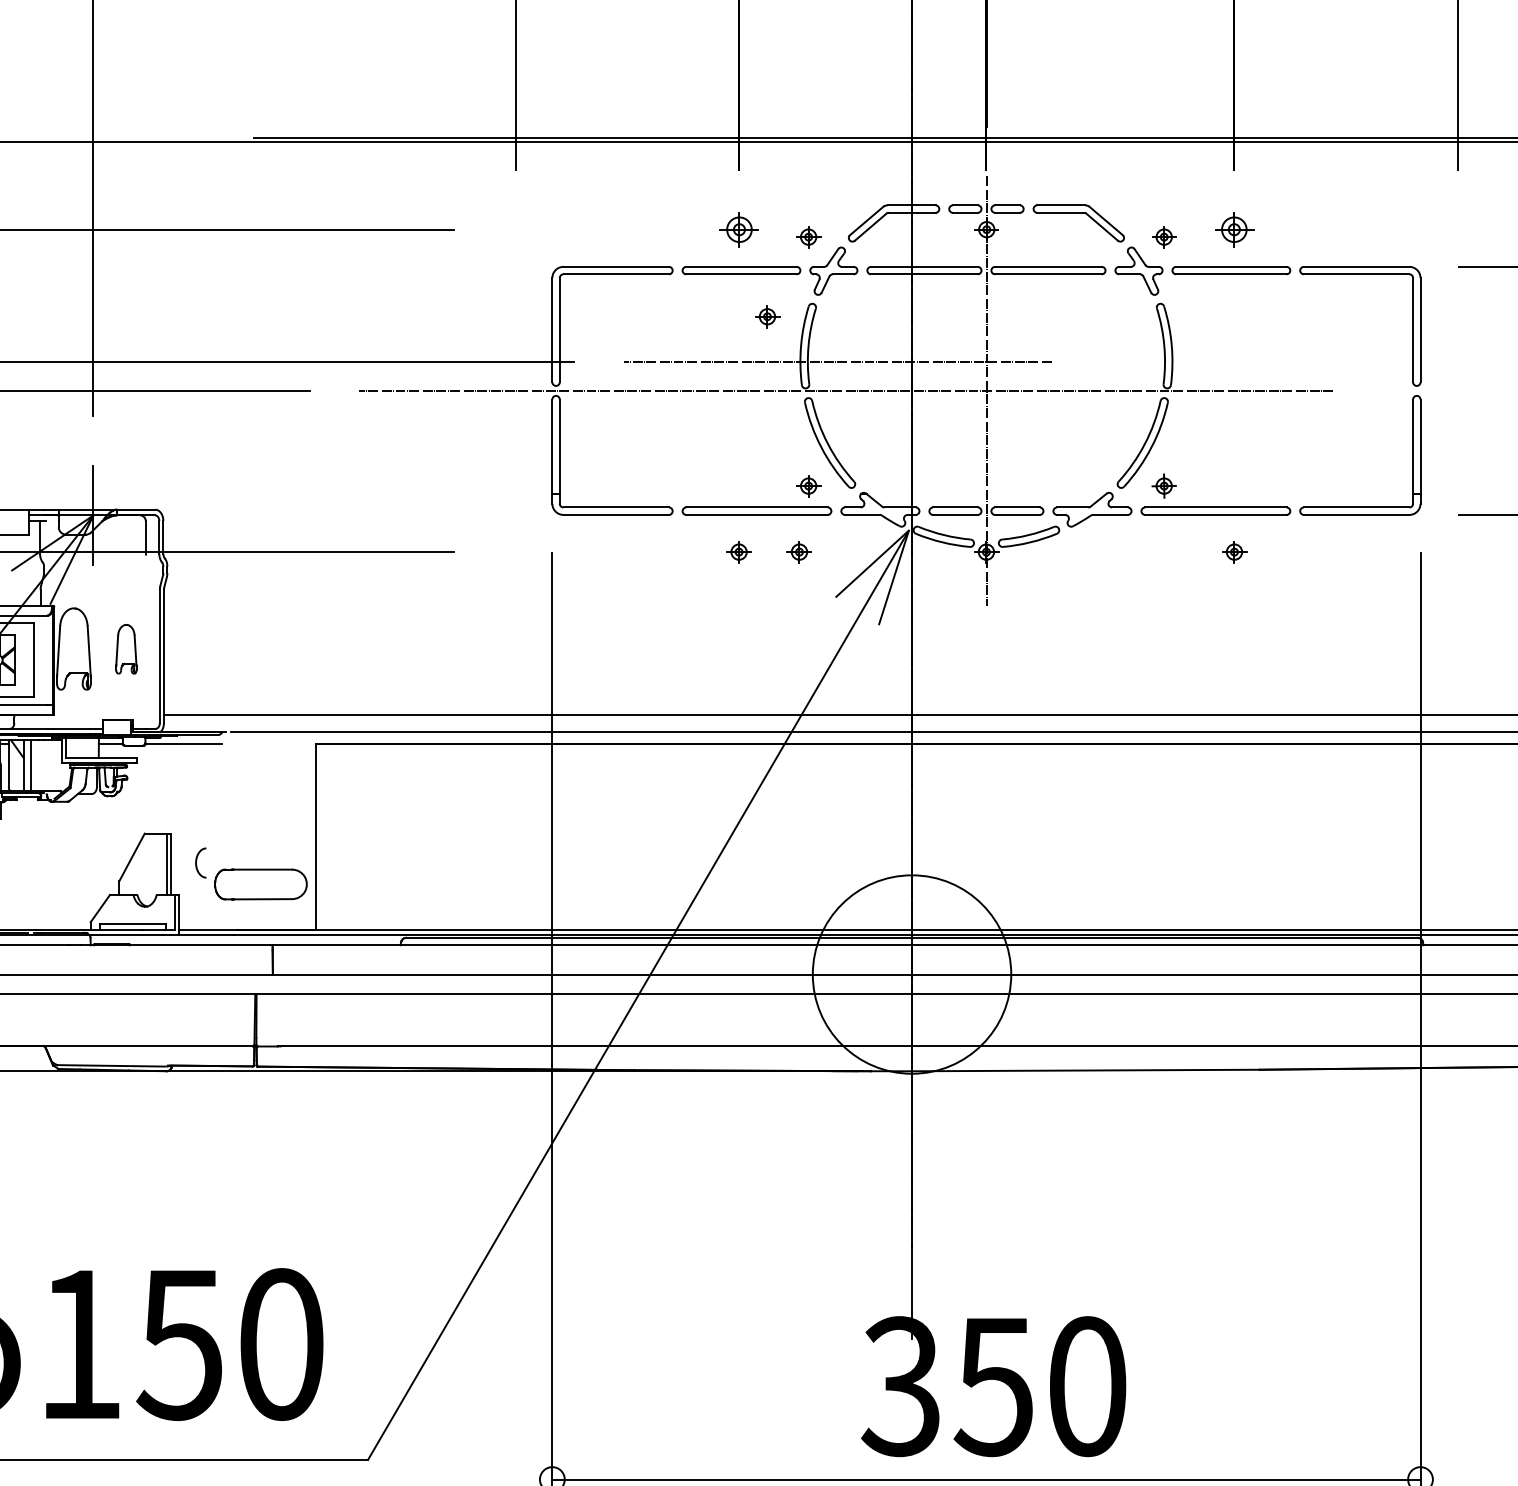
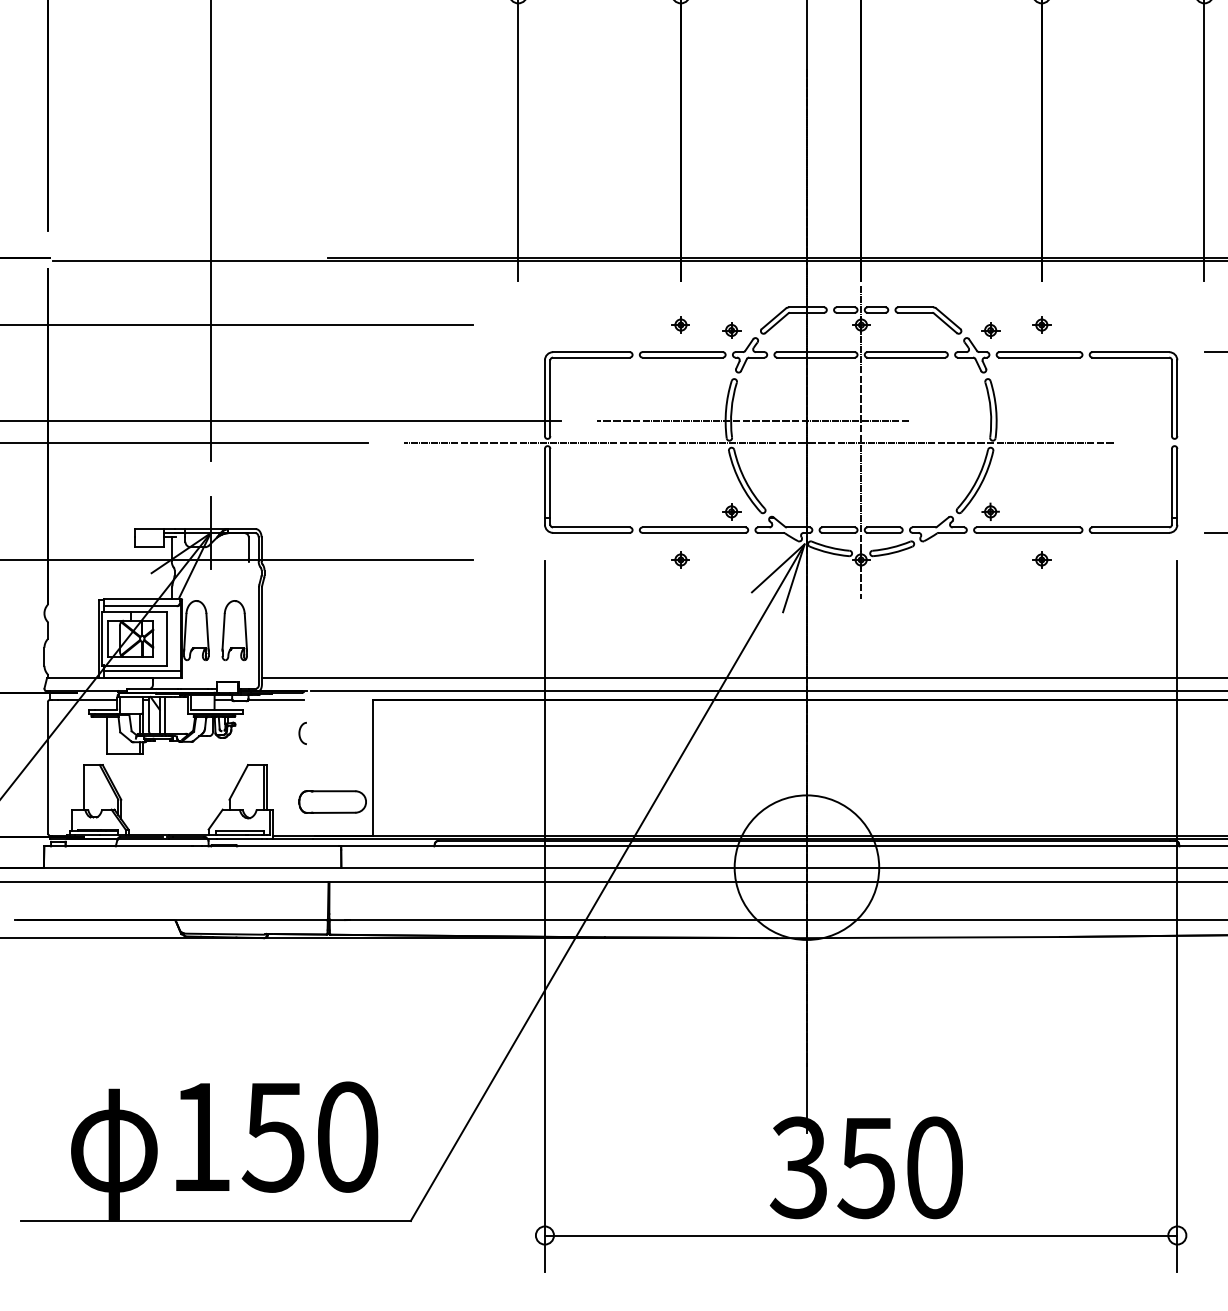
part: (738, 228) -> (680, 324), size x0.62
part: (1234, 228) -> (1041, 324), size x0.62
part: (767, 316) -> (701, 388), removed
part: (798, 551) -> (724, 559), removed
part: (126, 648) -> (234, 630), size x1.67
curve: (197, 861) -> (300, 732), moved

